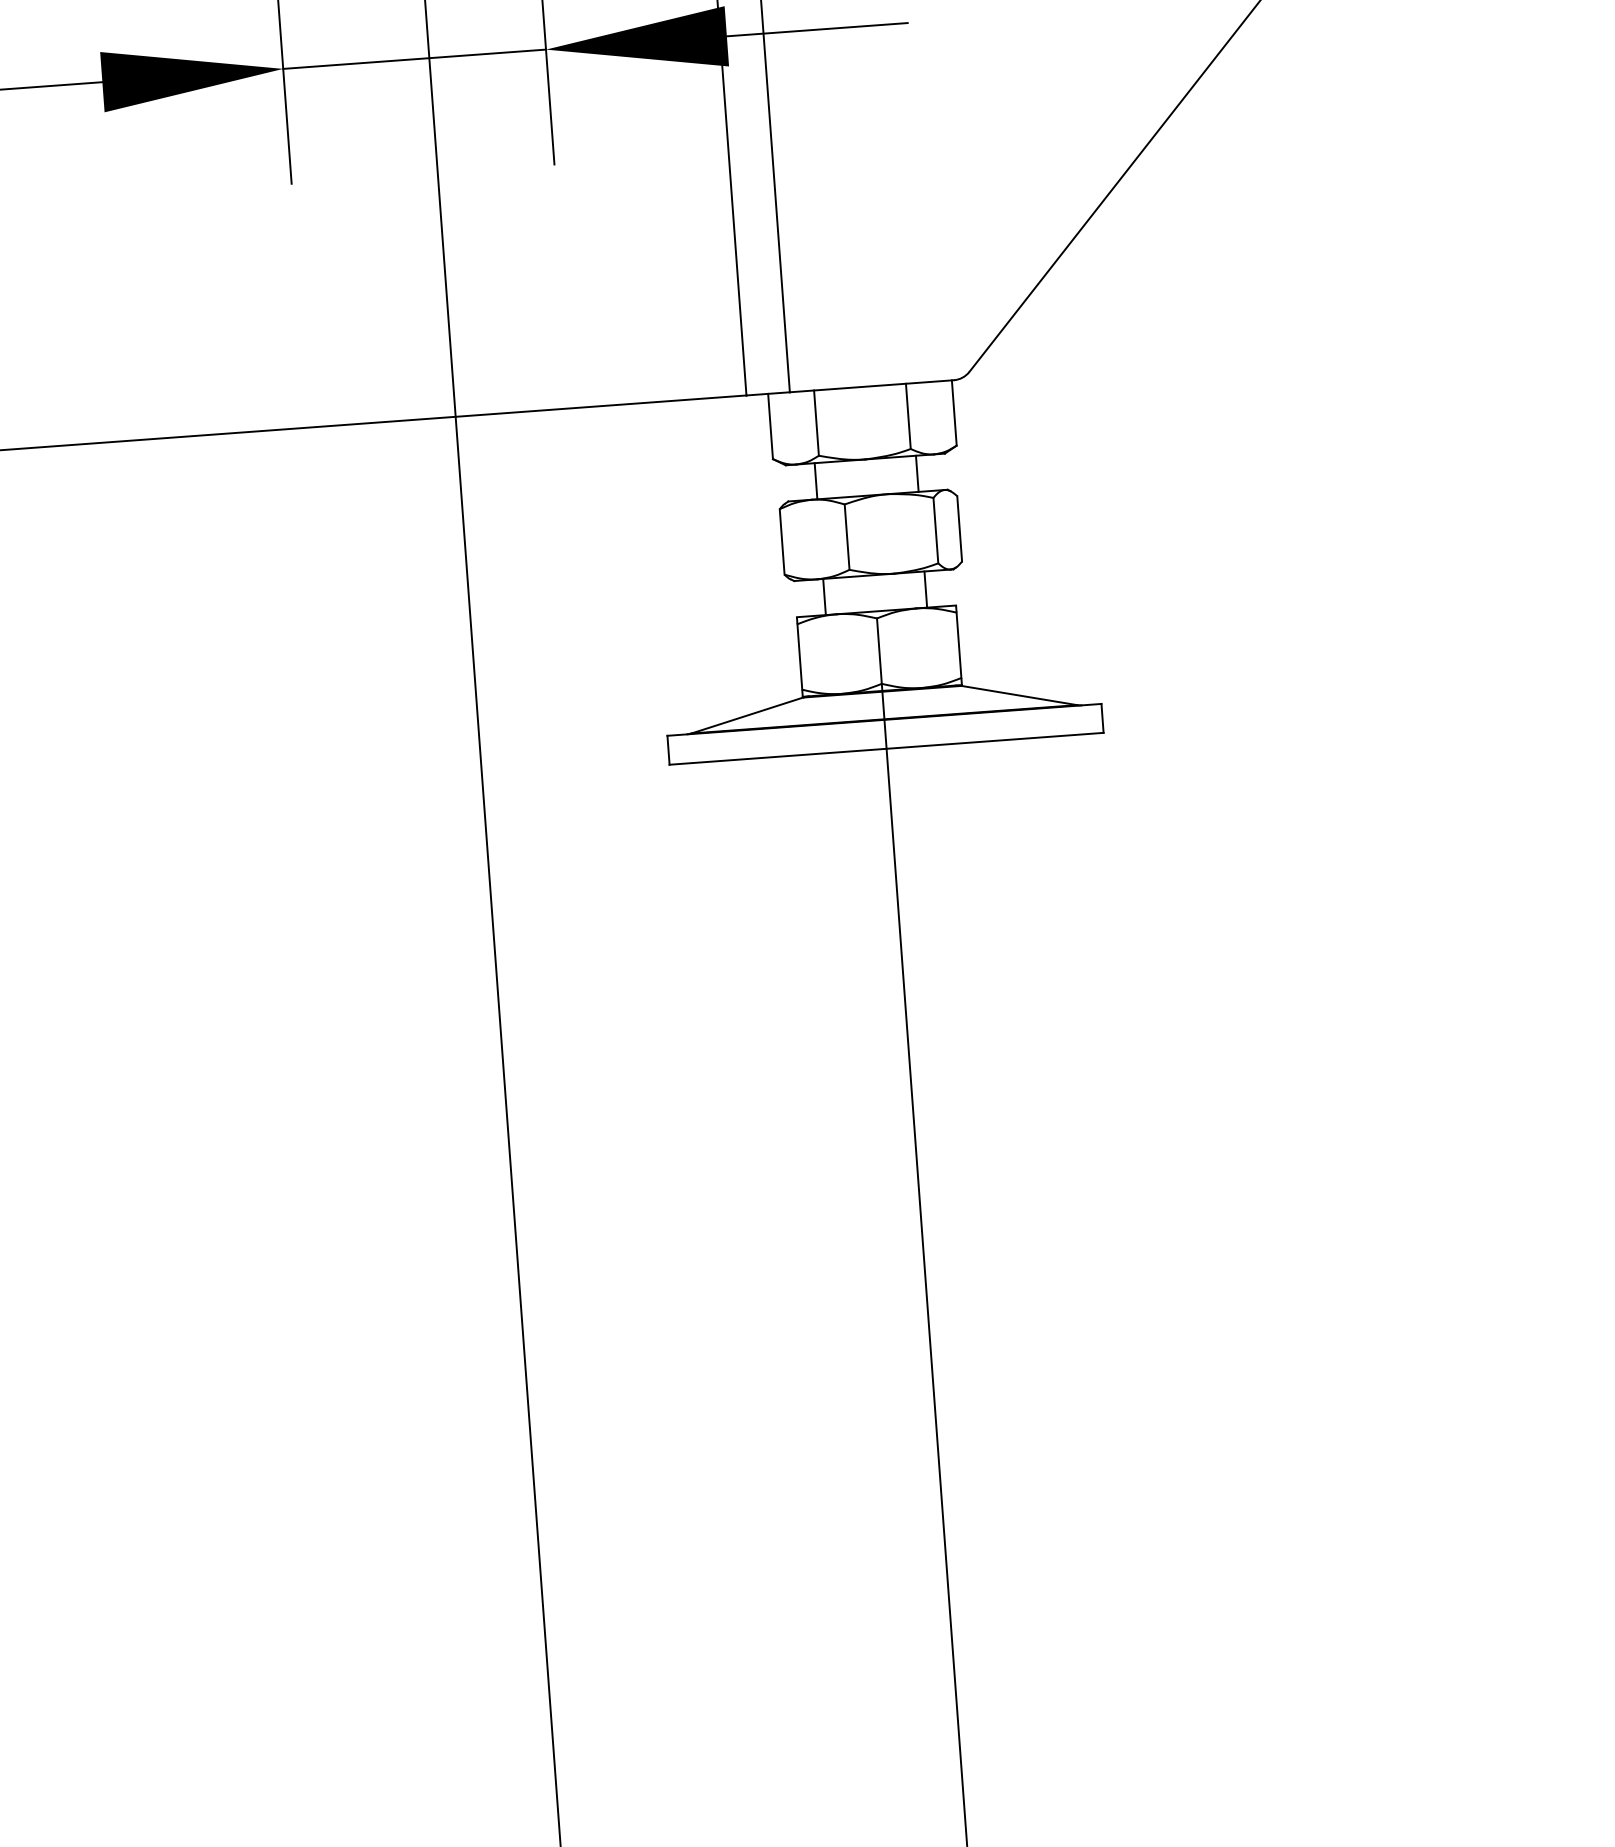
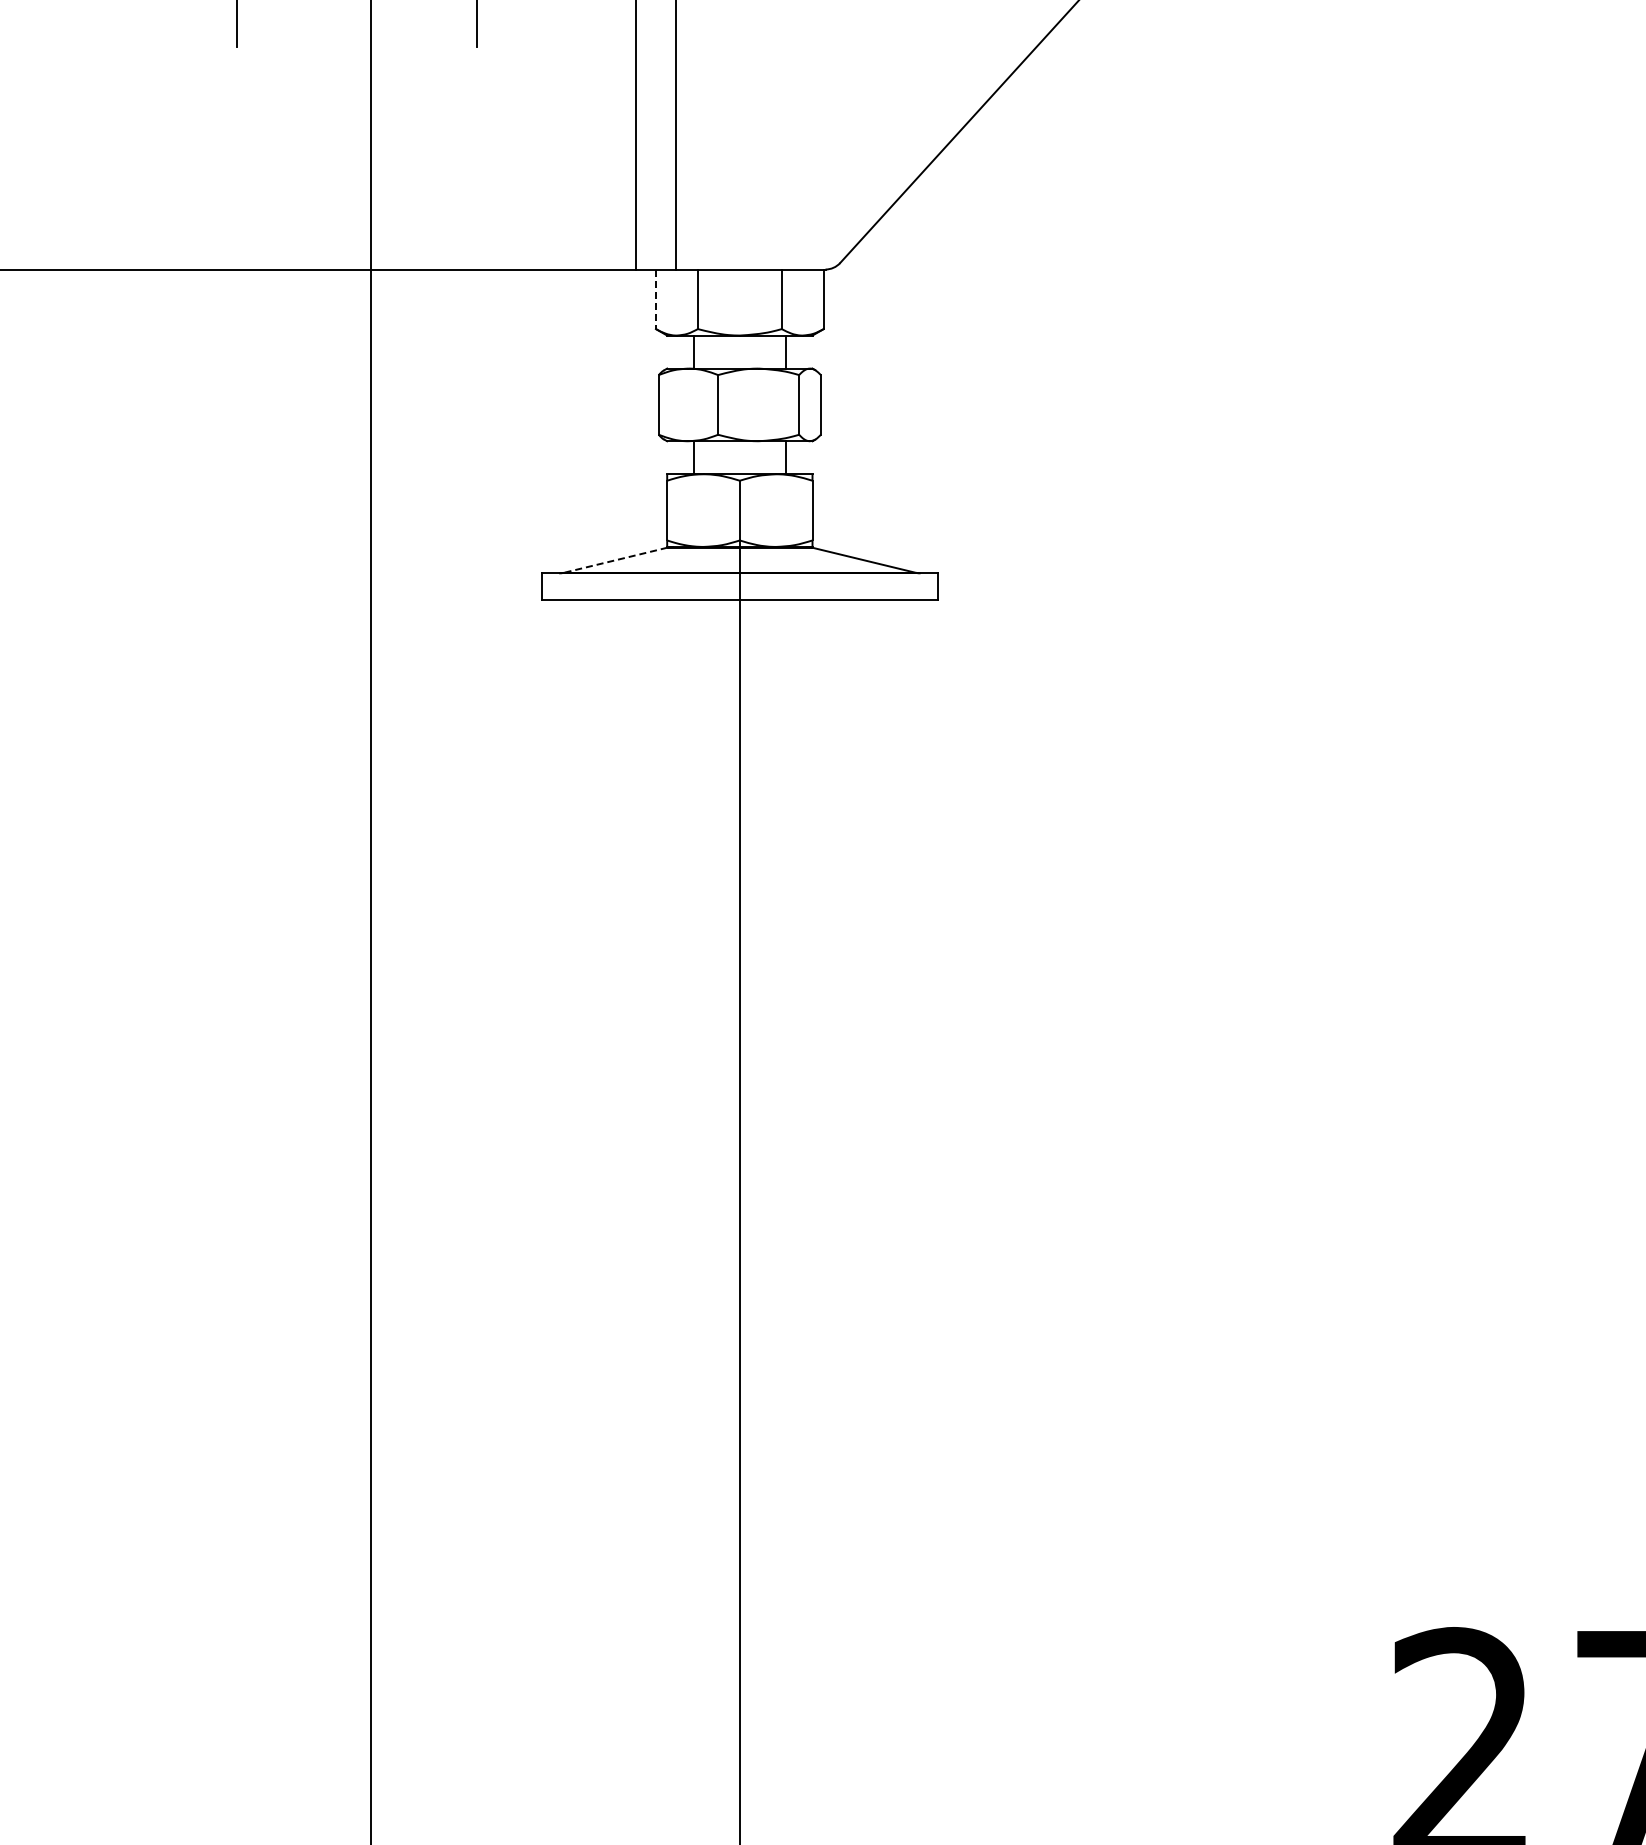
line: (770, 426) -> (655, 299), solid -> dashed
line: (747, 715) -> (615, 560), solid -> dashed

